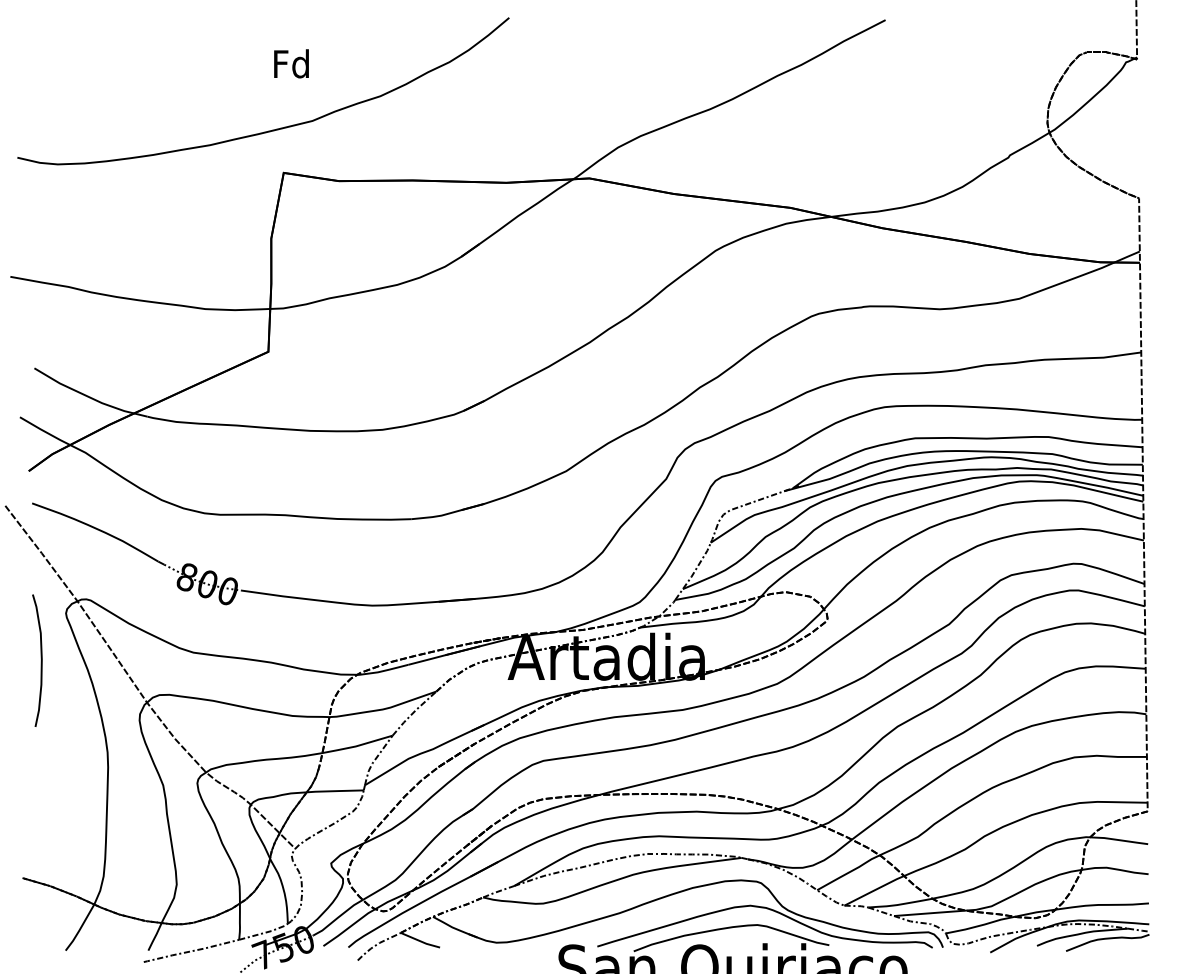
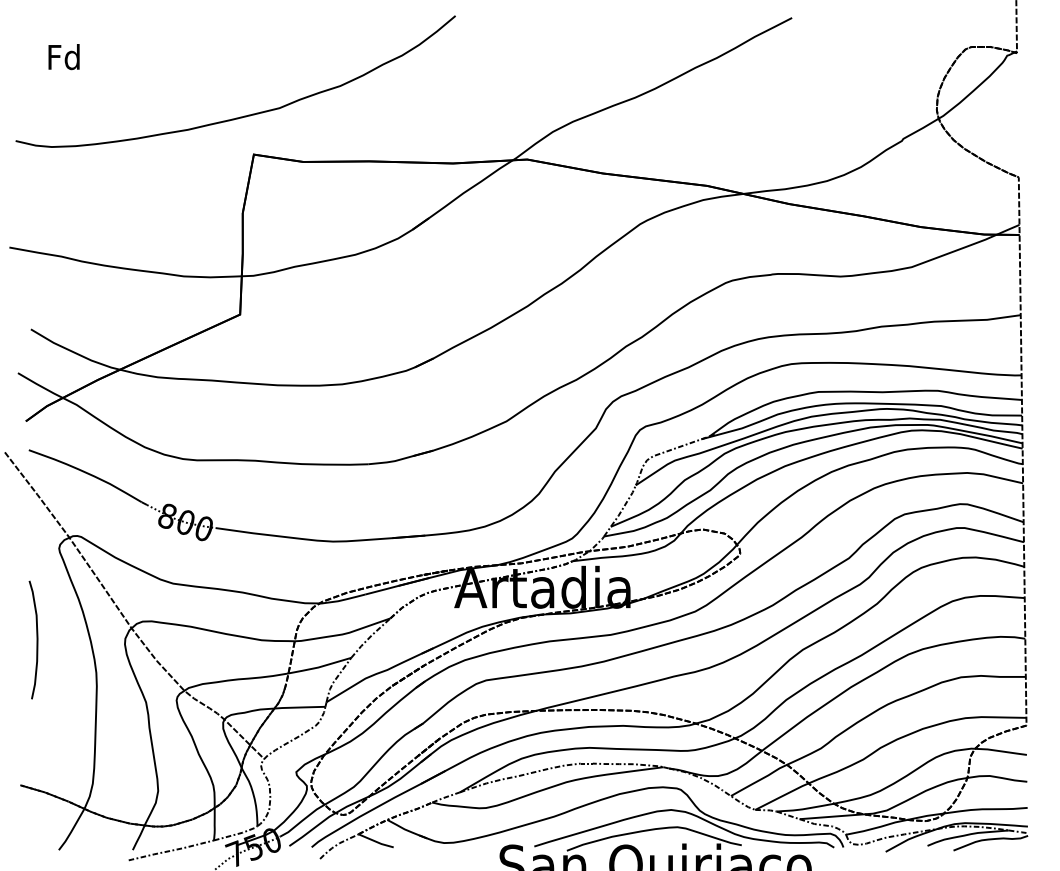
text: (291, 63) -> (64, 56), moved
curve: (40, 660) -> (36, 639), moved

